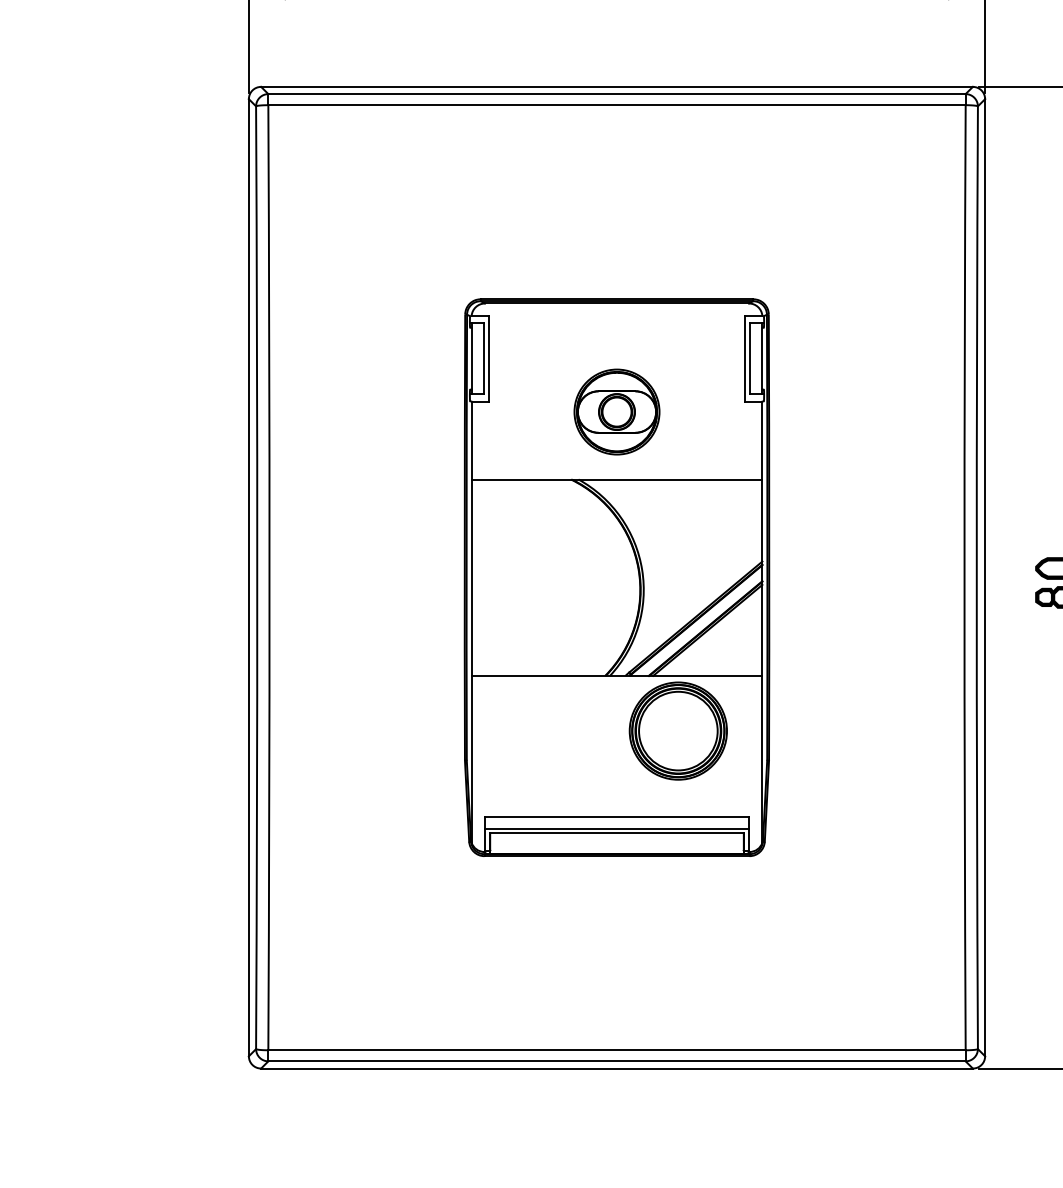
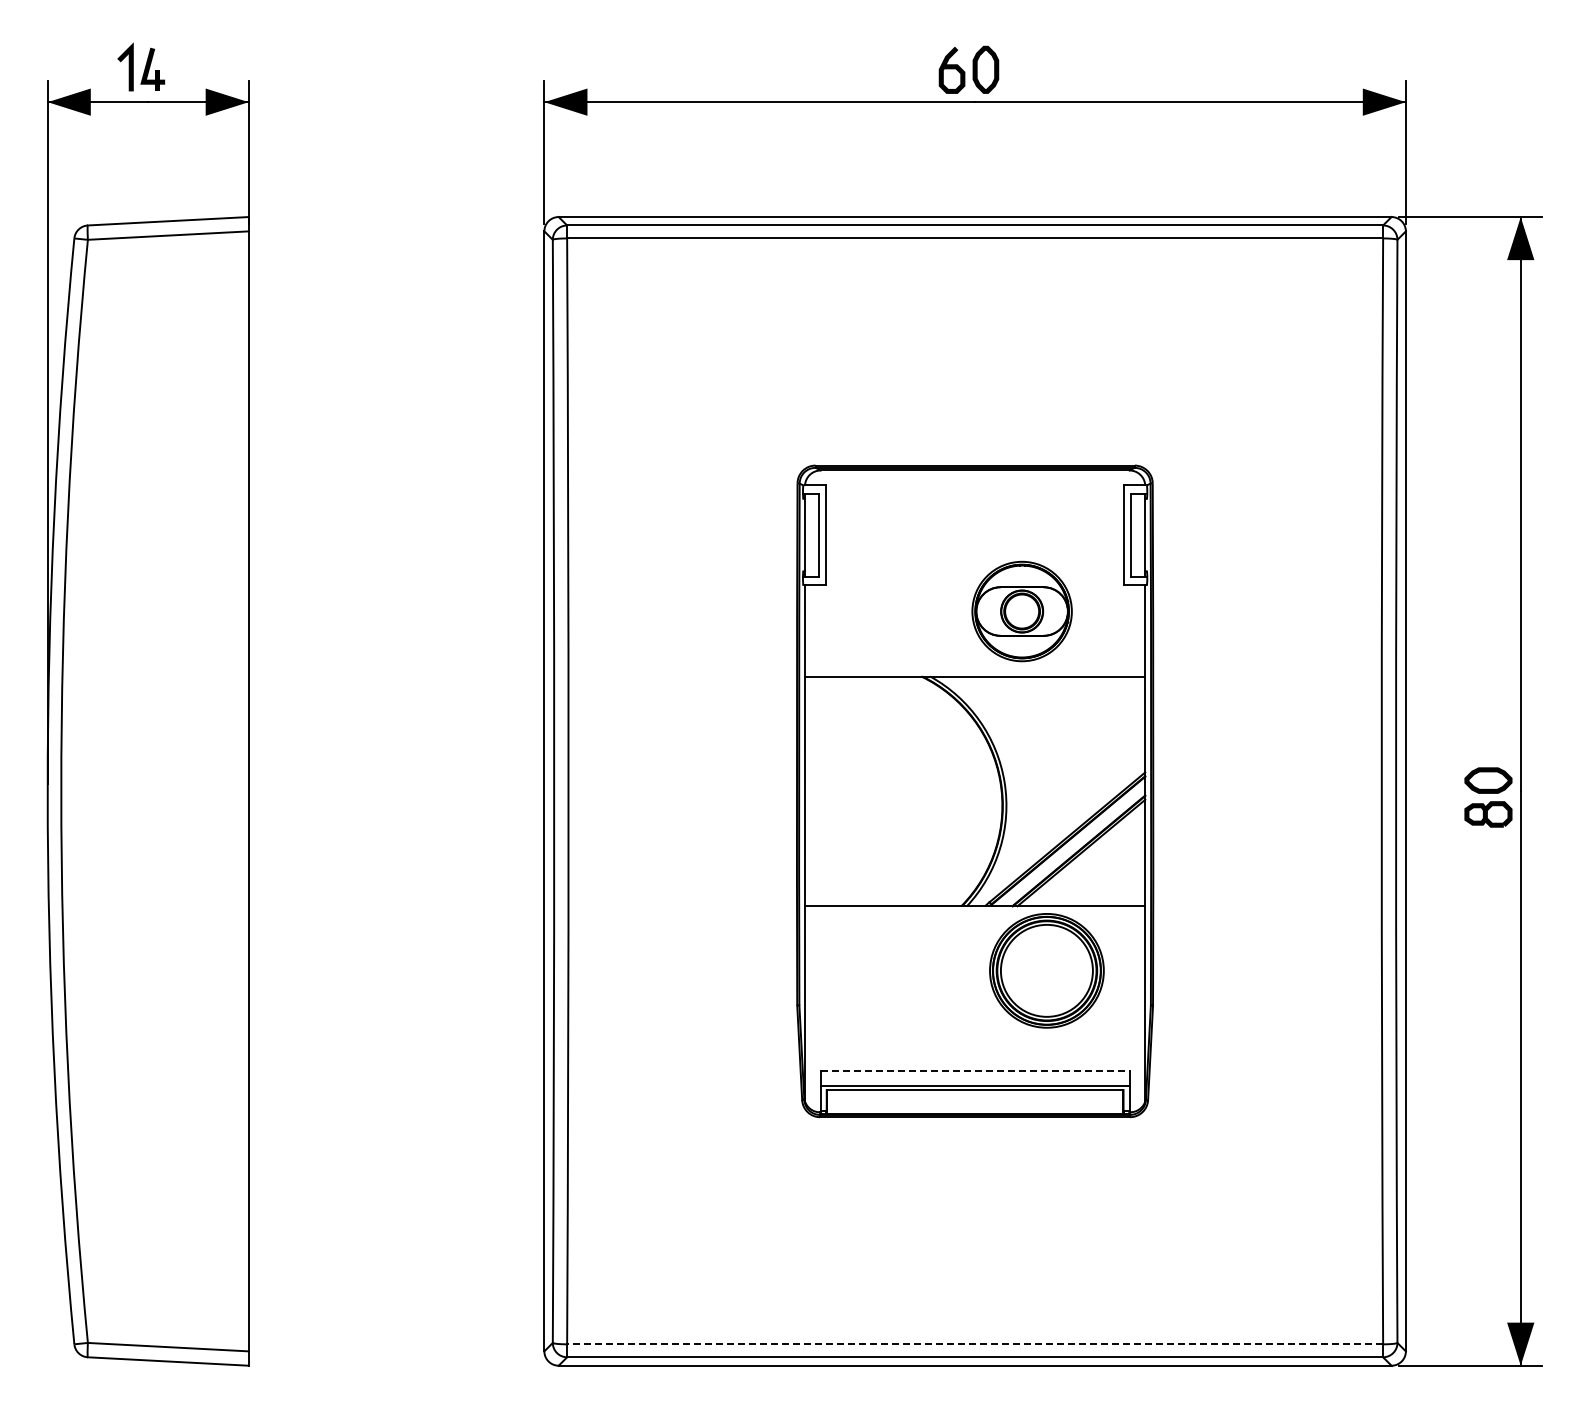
part: (616, 412) -> (1021, 611), moved
line: (617, 817) -> (975, 1071), solid -> dashed
line: (617, 1050) -> (975, 1344), solid -> dashed

